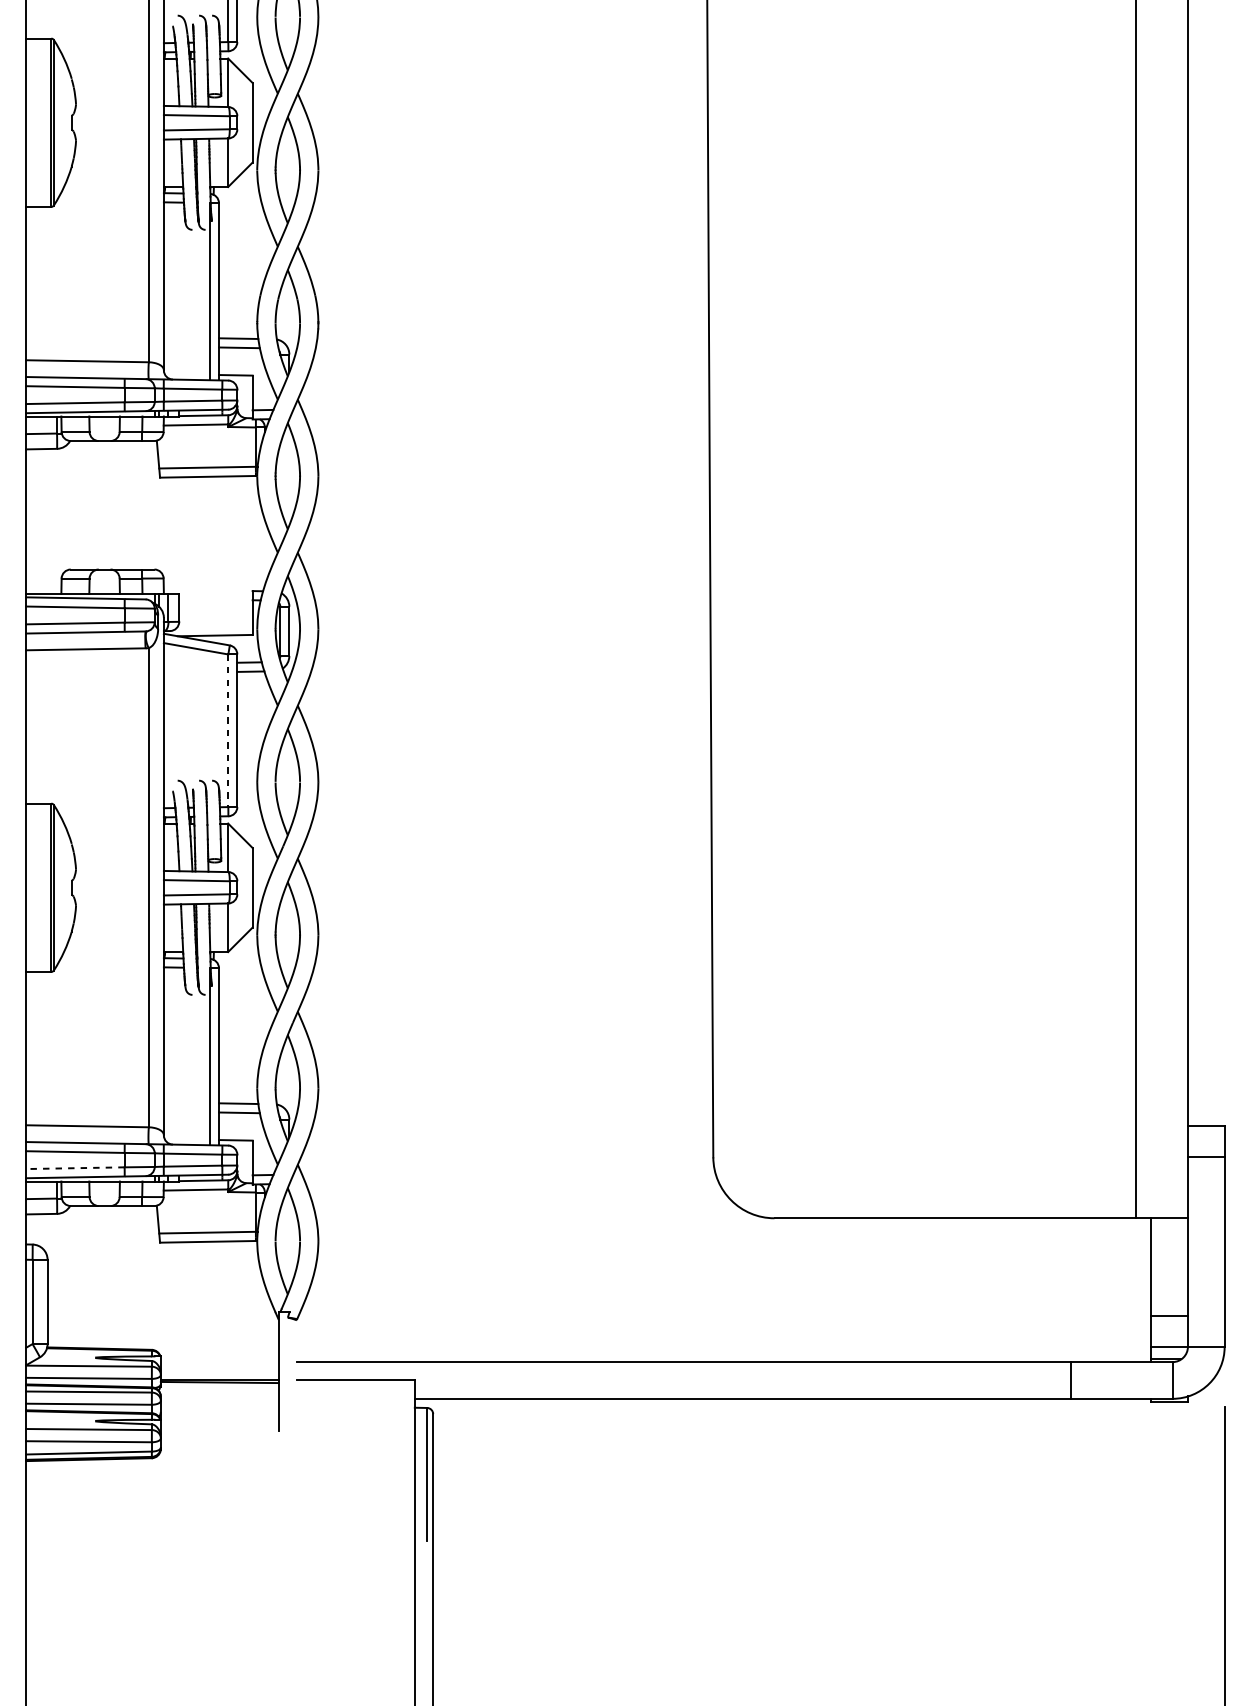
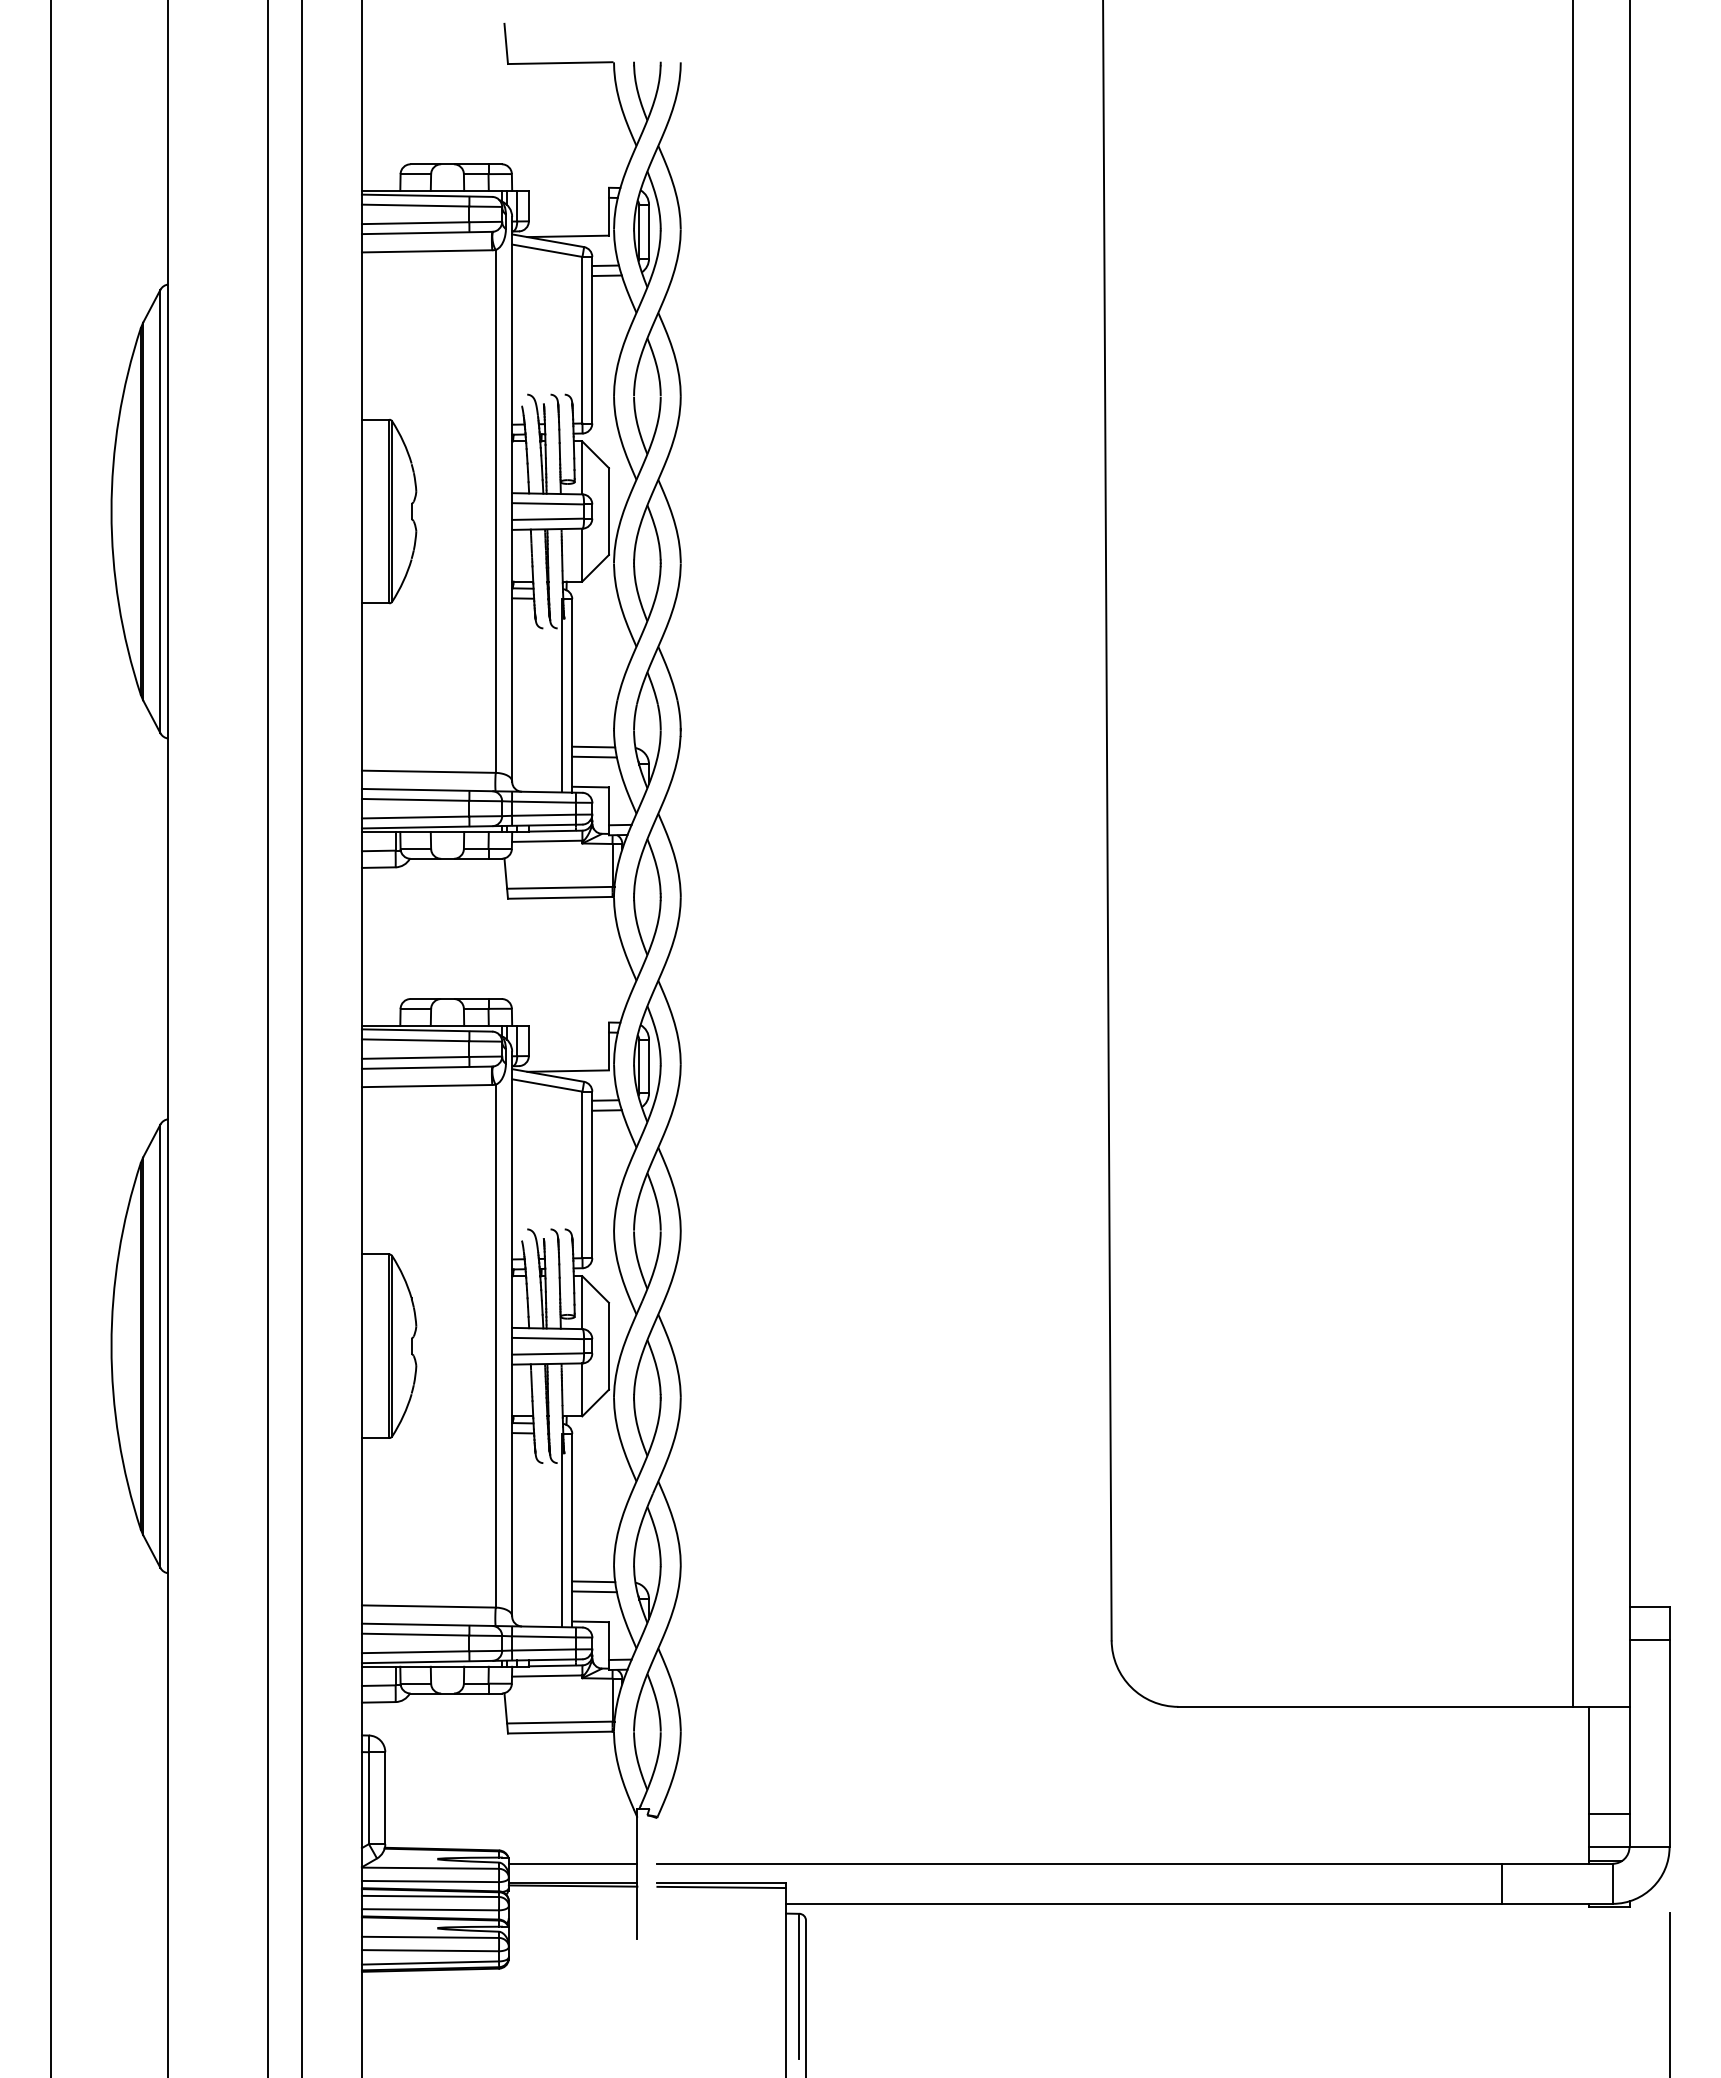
line: (228, 731) -> (582, 1175), dashed -> solid
line: (75, 1168) -> (415, 1652), dashed -> solid
line: (219, 1361) -> (572, 1863), added
line: (355, 1383) -> (721, 1887), added

